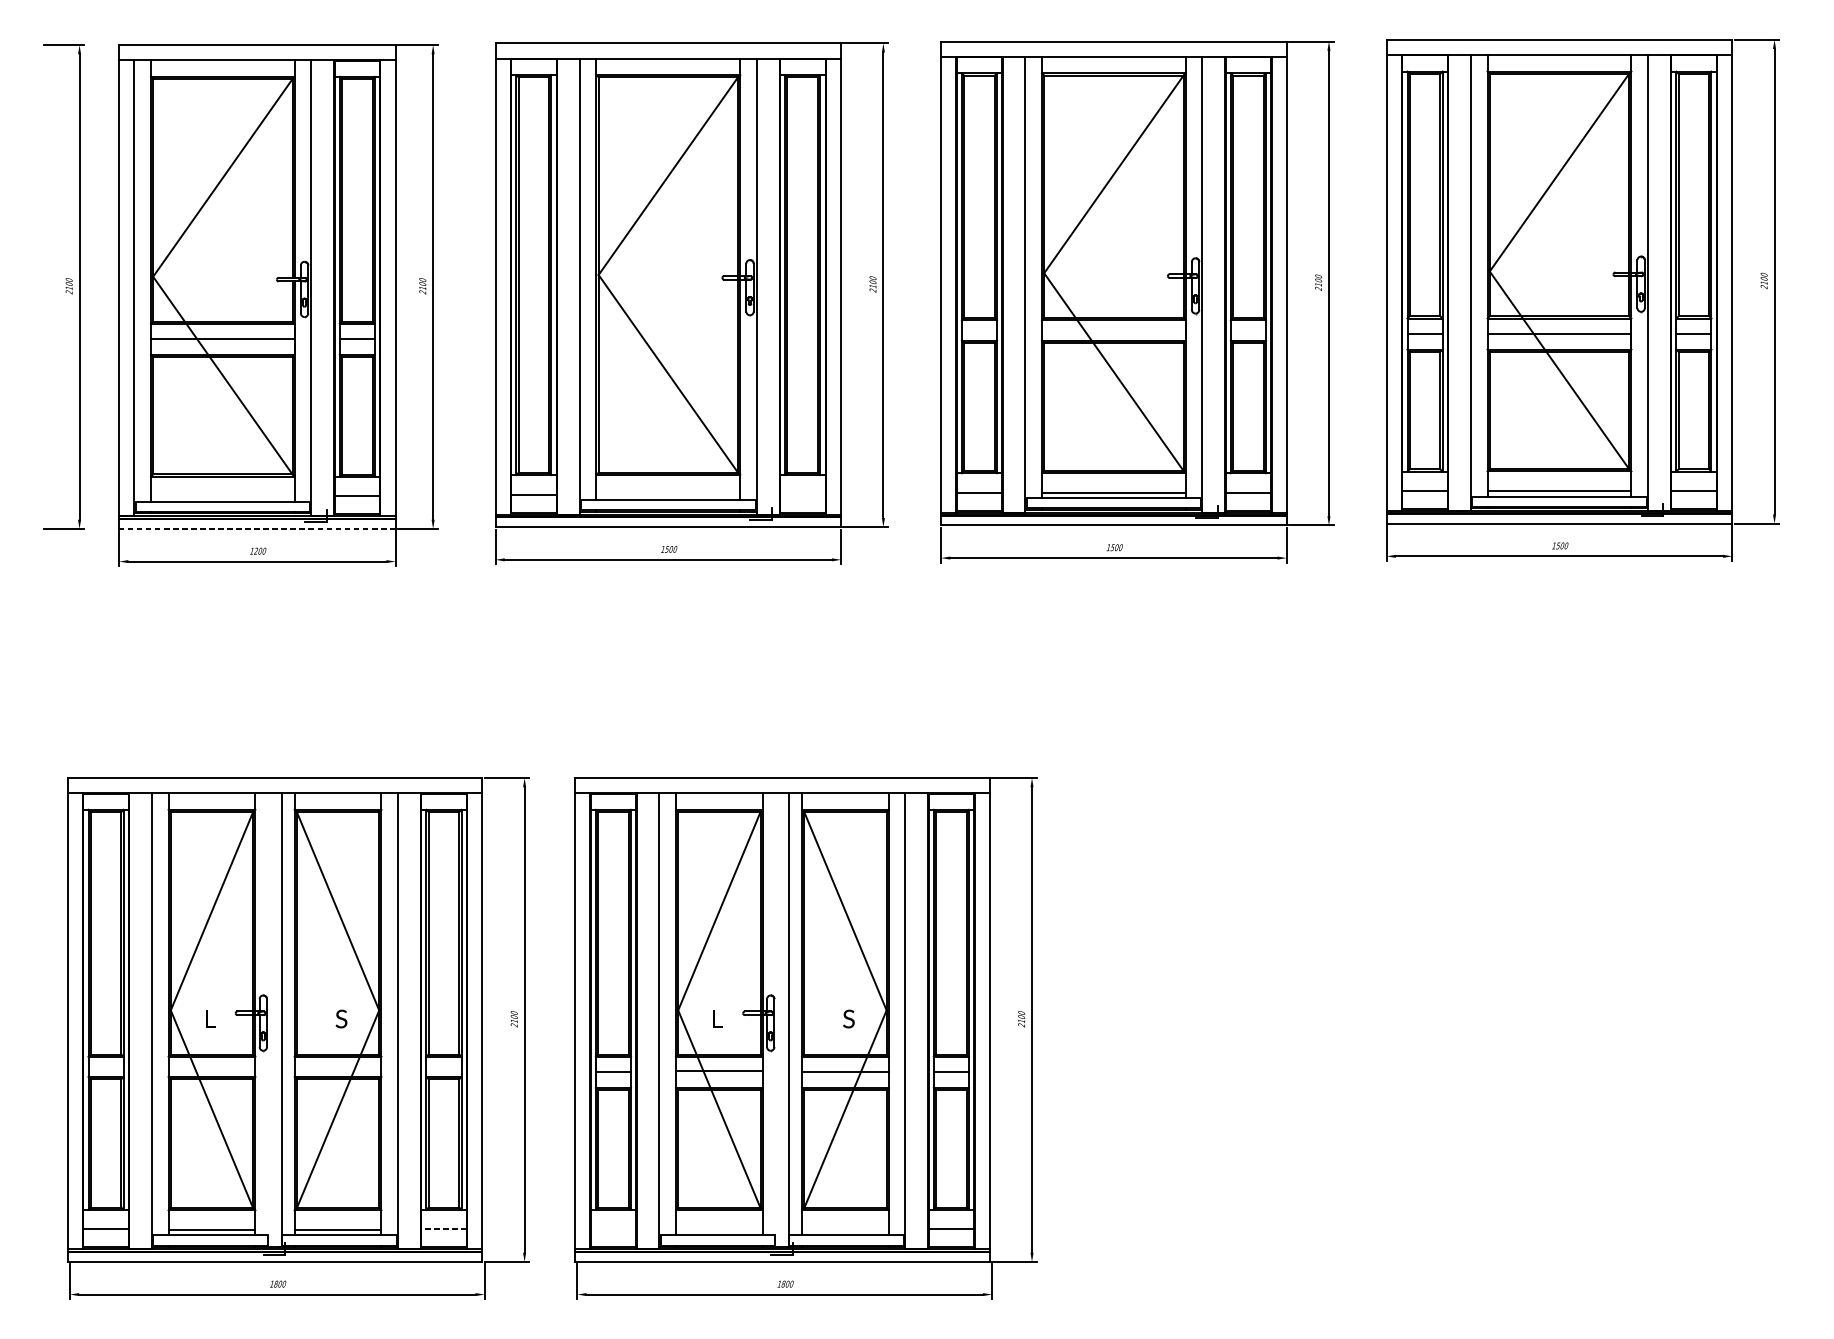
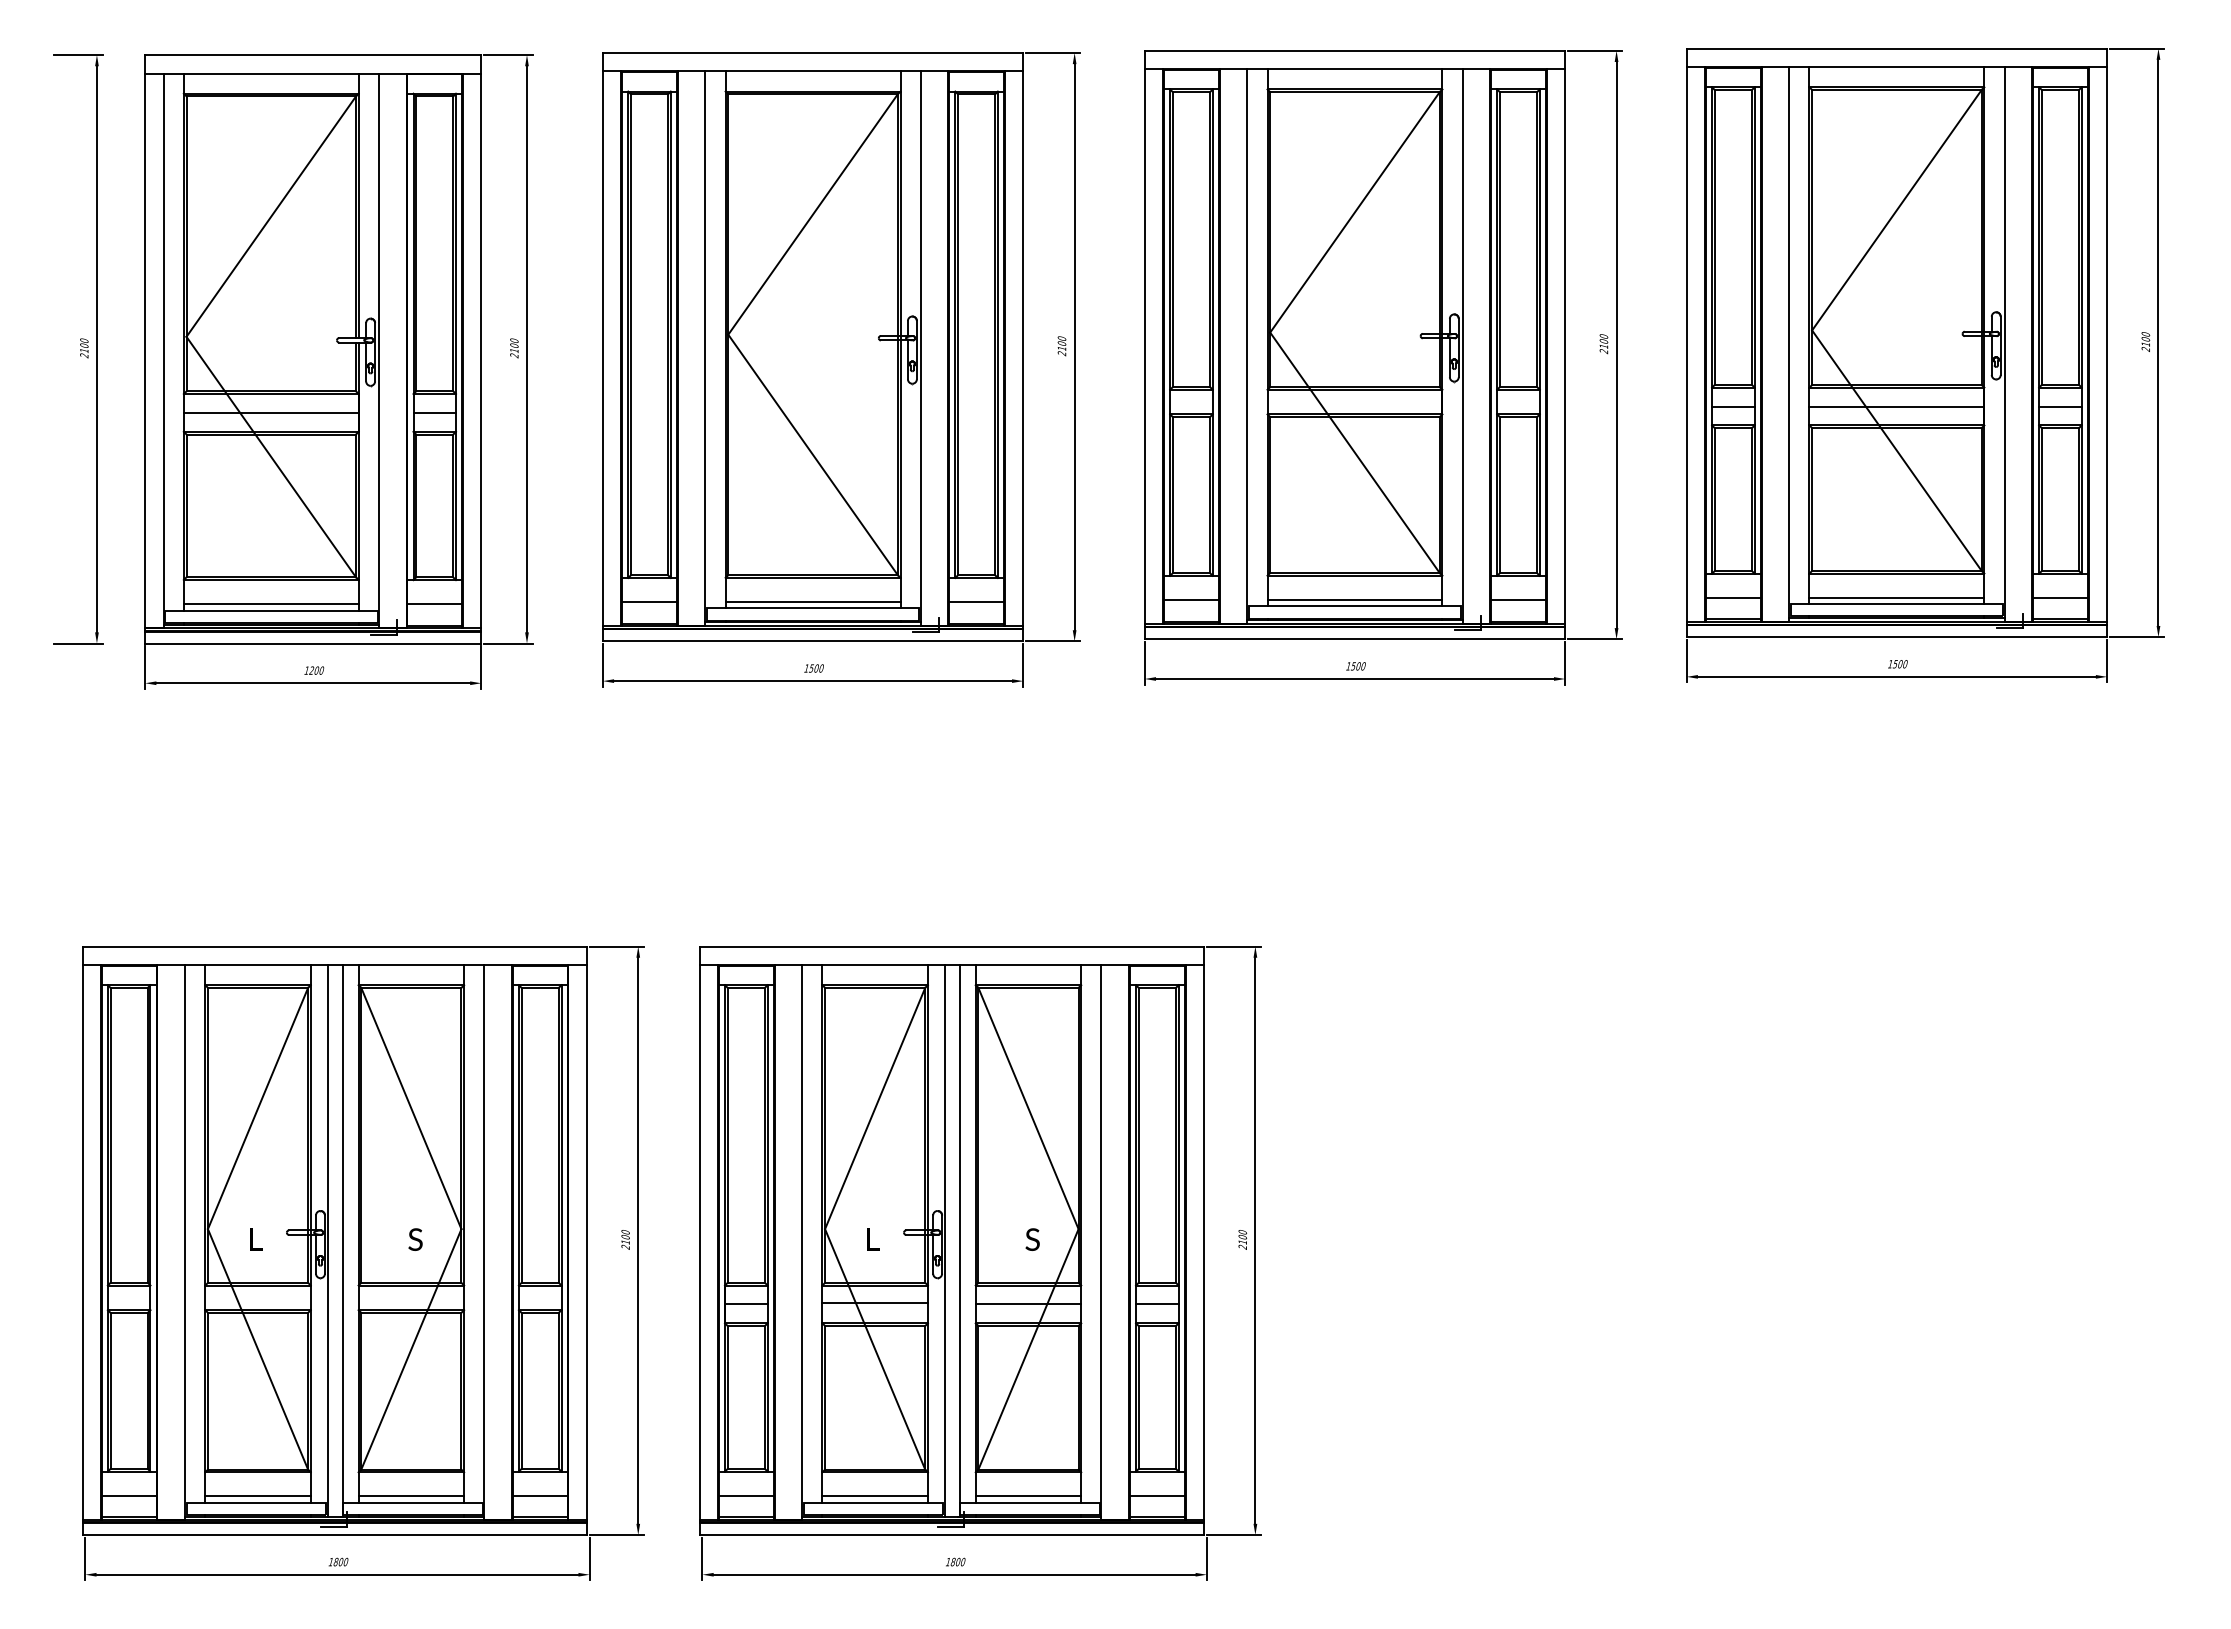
line: (667, 494) -> (812, 601), added
line: (802, 494) -> (976, 601), added
line: (222, 496) -> (270, 603), added
line: (256, 528) -> (312, 643), dashed -> solid
line: (269, 1019) -> (327, 1240), added
line: (776, 1019) -> (944, 1240), added
line: (444, 1229) -> (540, 1495), dashed -> solid
line: (613, 1229) -> (746, 1495), added
line: (718, 1230) -> (874, 1496), added
line: (845, 1230) -> (1028, 1496), added

